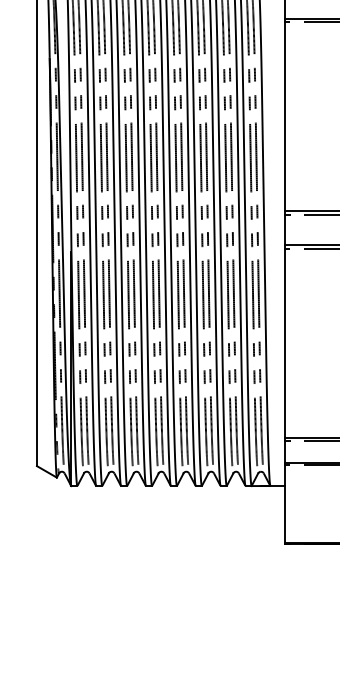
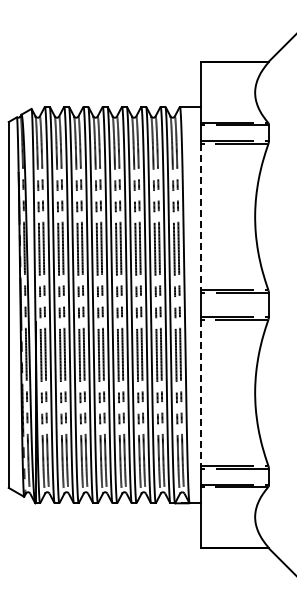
line: (284, 117) -> (200, 217), solid -> dashed
line: (284, 344) -> (200, 393), solid -> dashed

